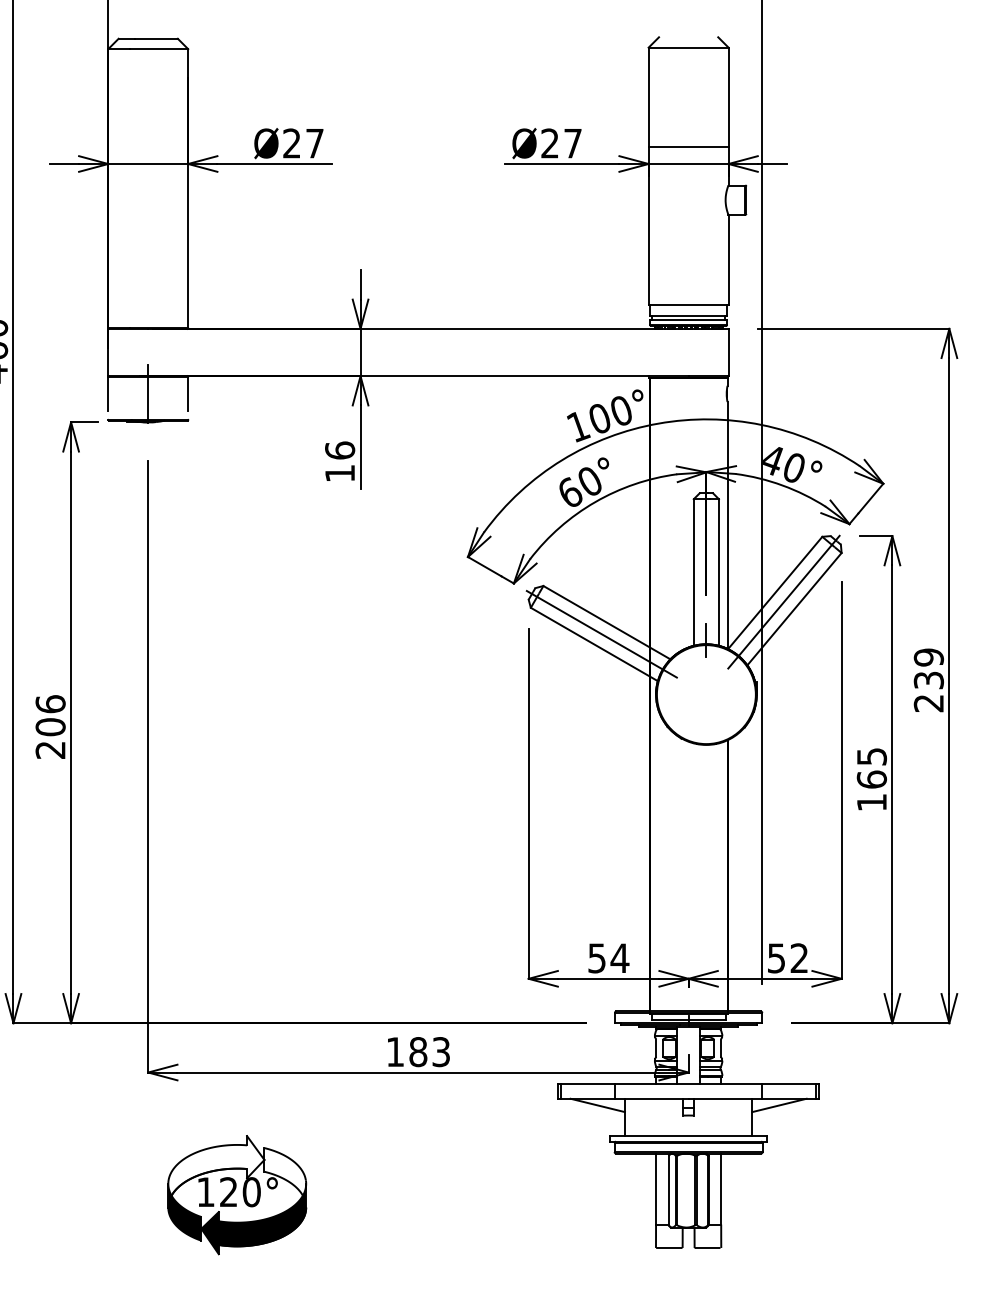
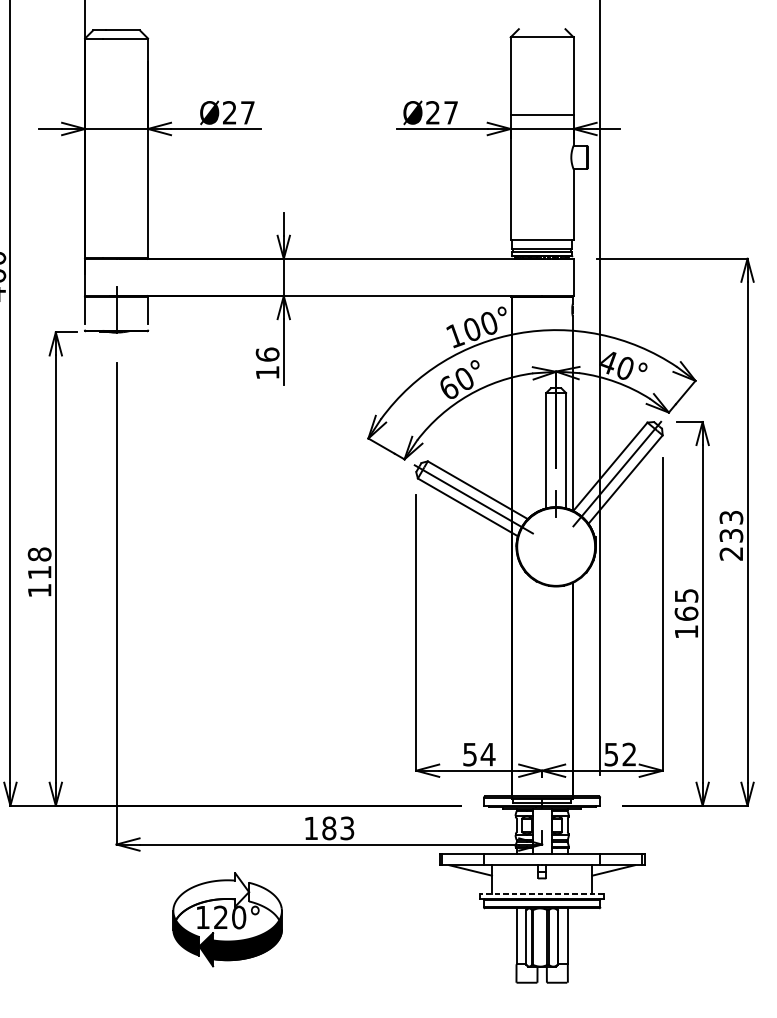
text: (928, 657) -> (731, 517), 239 -> 233
text: (50, 726) -> (39, 572), 206 -> 118
line: (688, 1135) -> (542, 894), solid -> dashed
part: (237, 1195) -> (227, 920), moved

